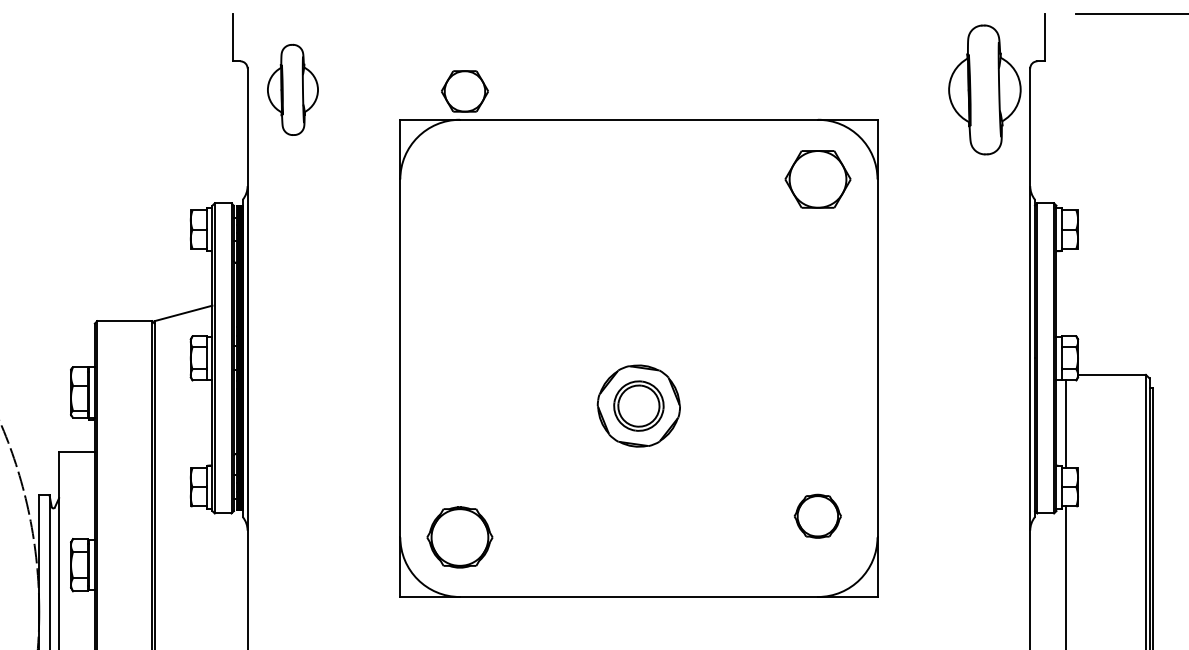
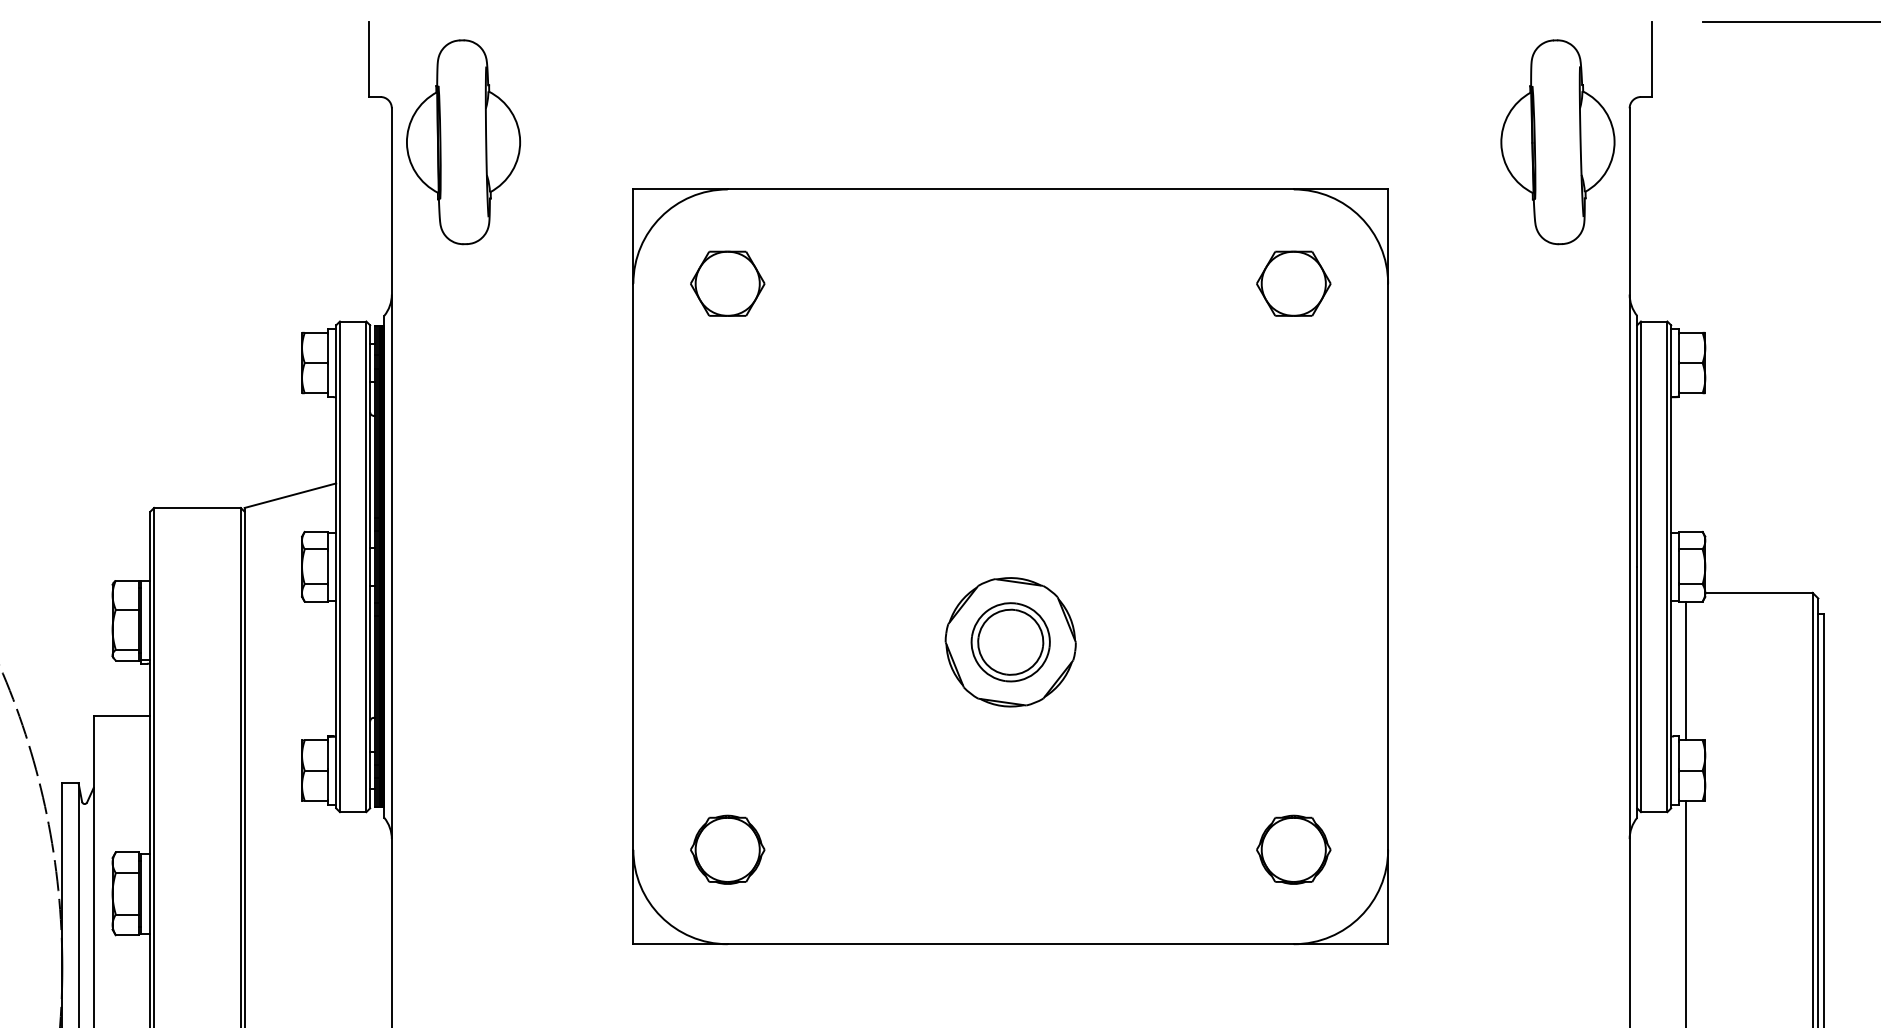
part: (292, 89) -> (462, 141), size x1.43
part: (464, 91) -> (726, 283), moved
part: (817, 179) -> (1293, 283), size x0.71
part: (817, 515) -> (1293, 848), moved
part: (459, 536) -> (726, 848), size x0.71

